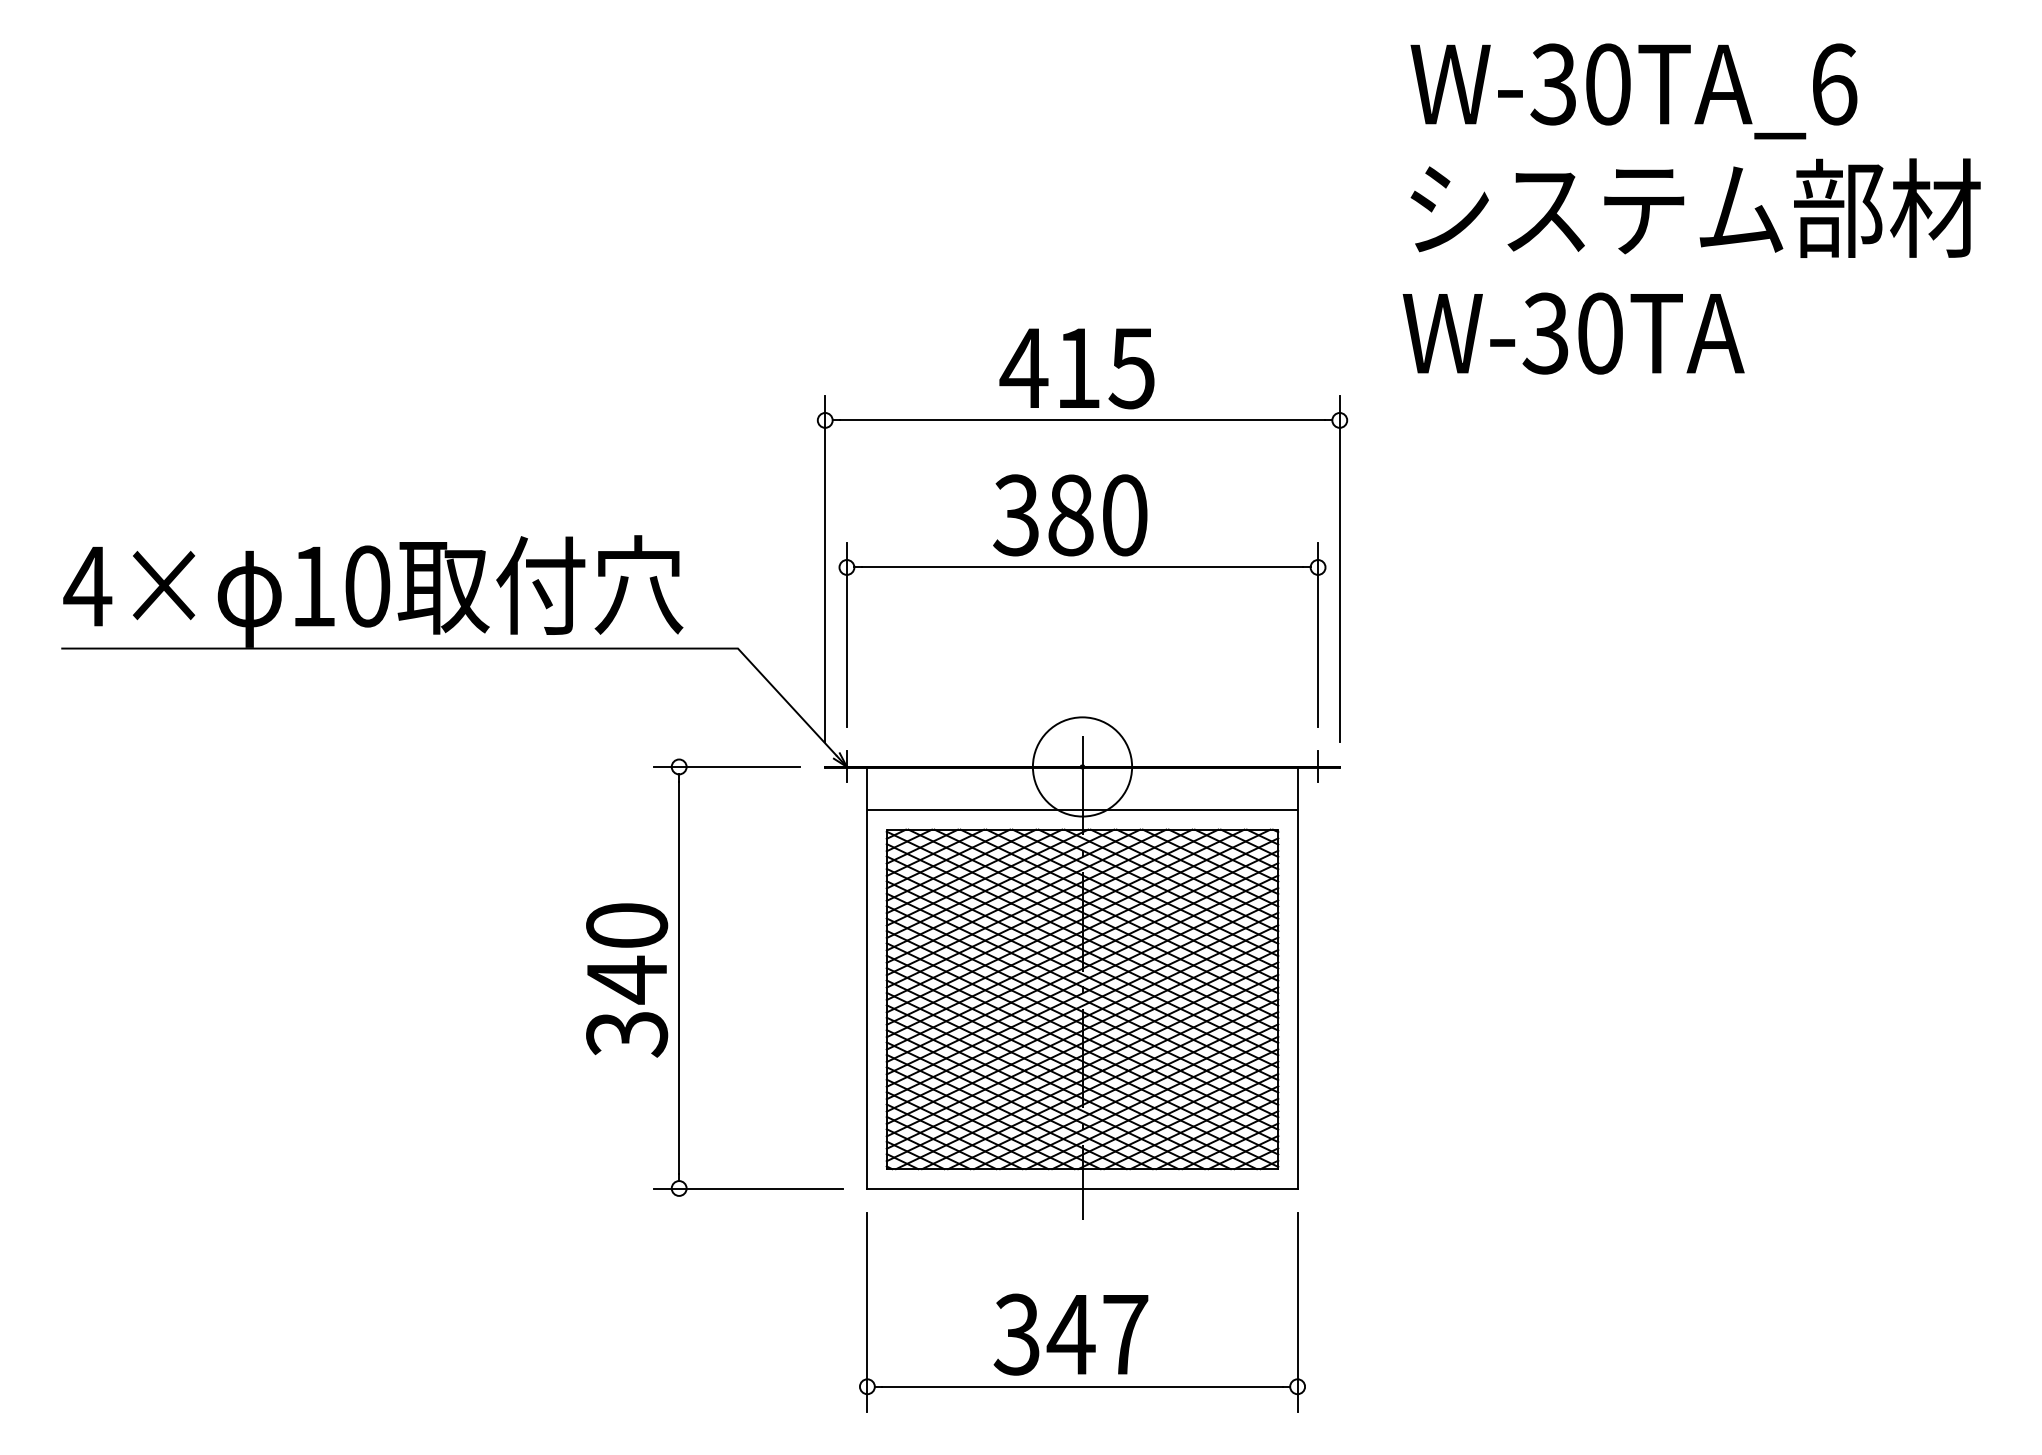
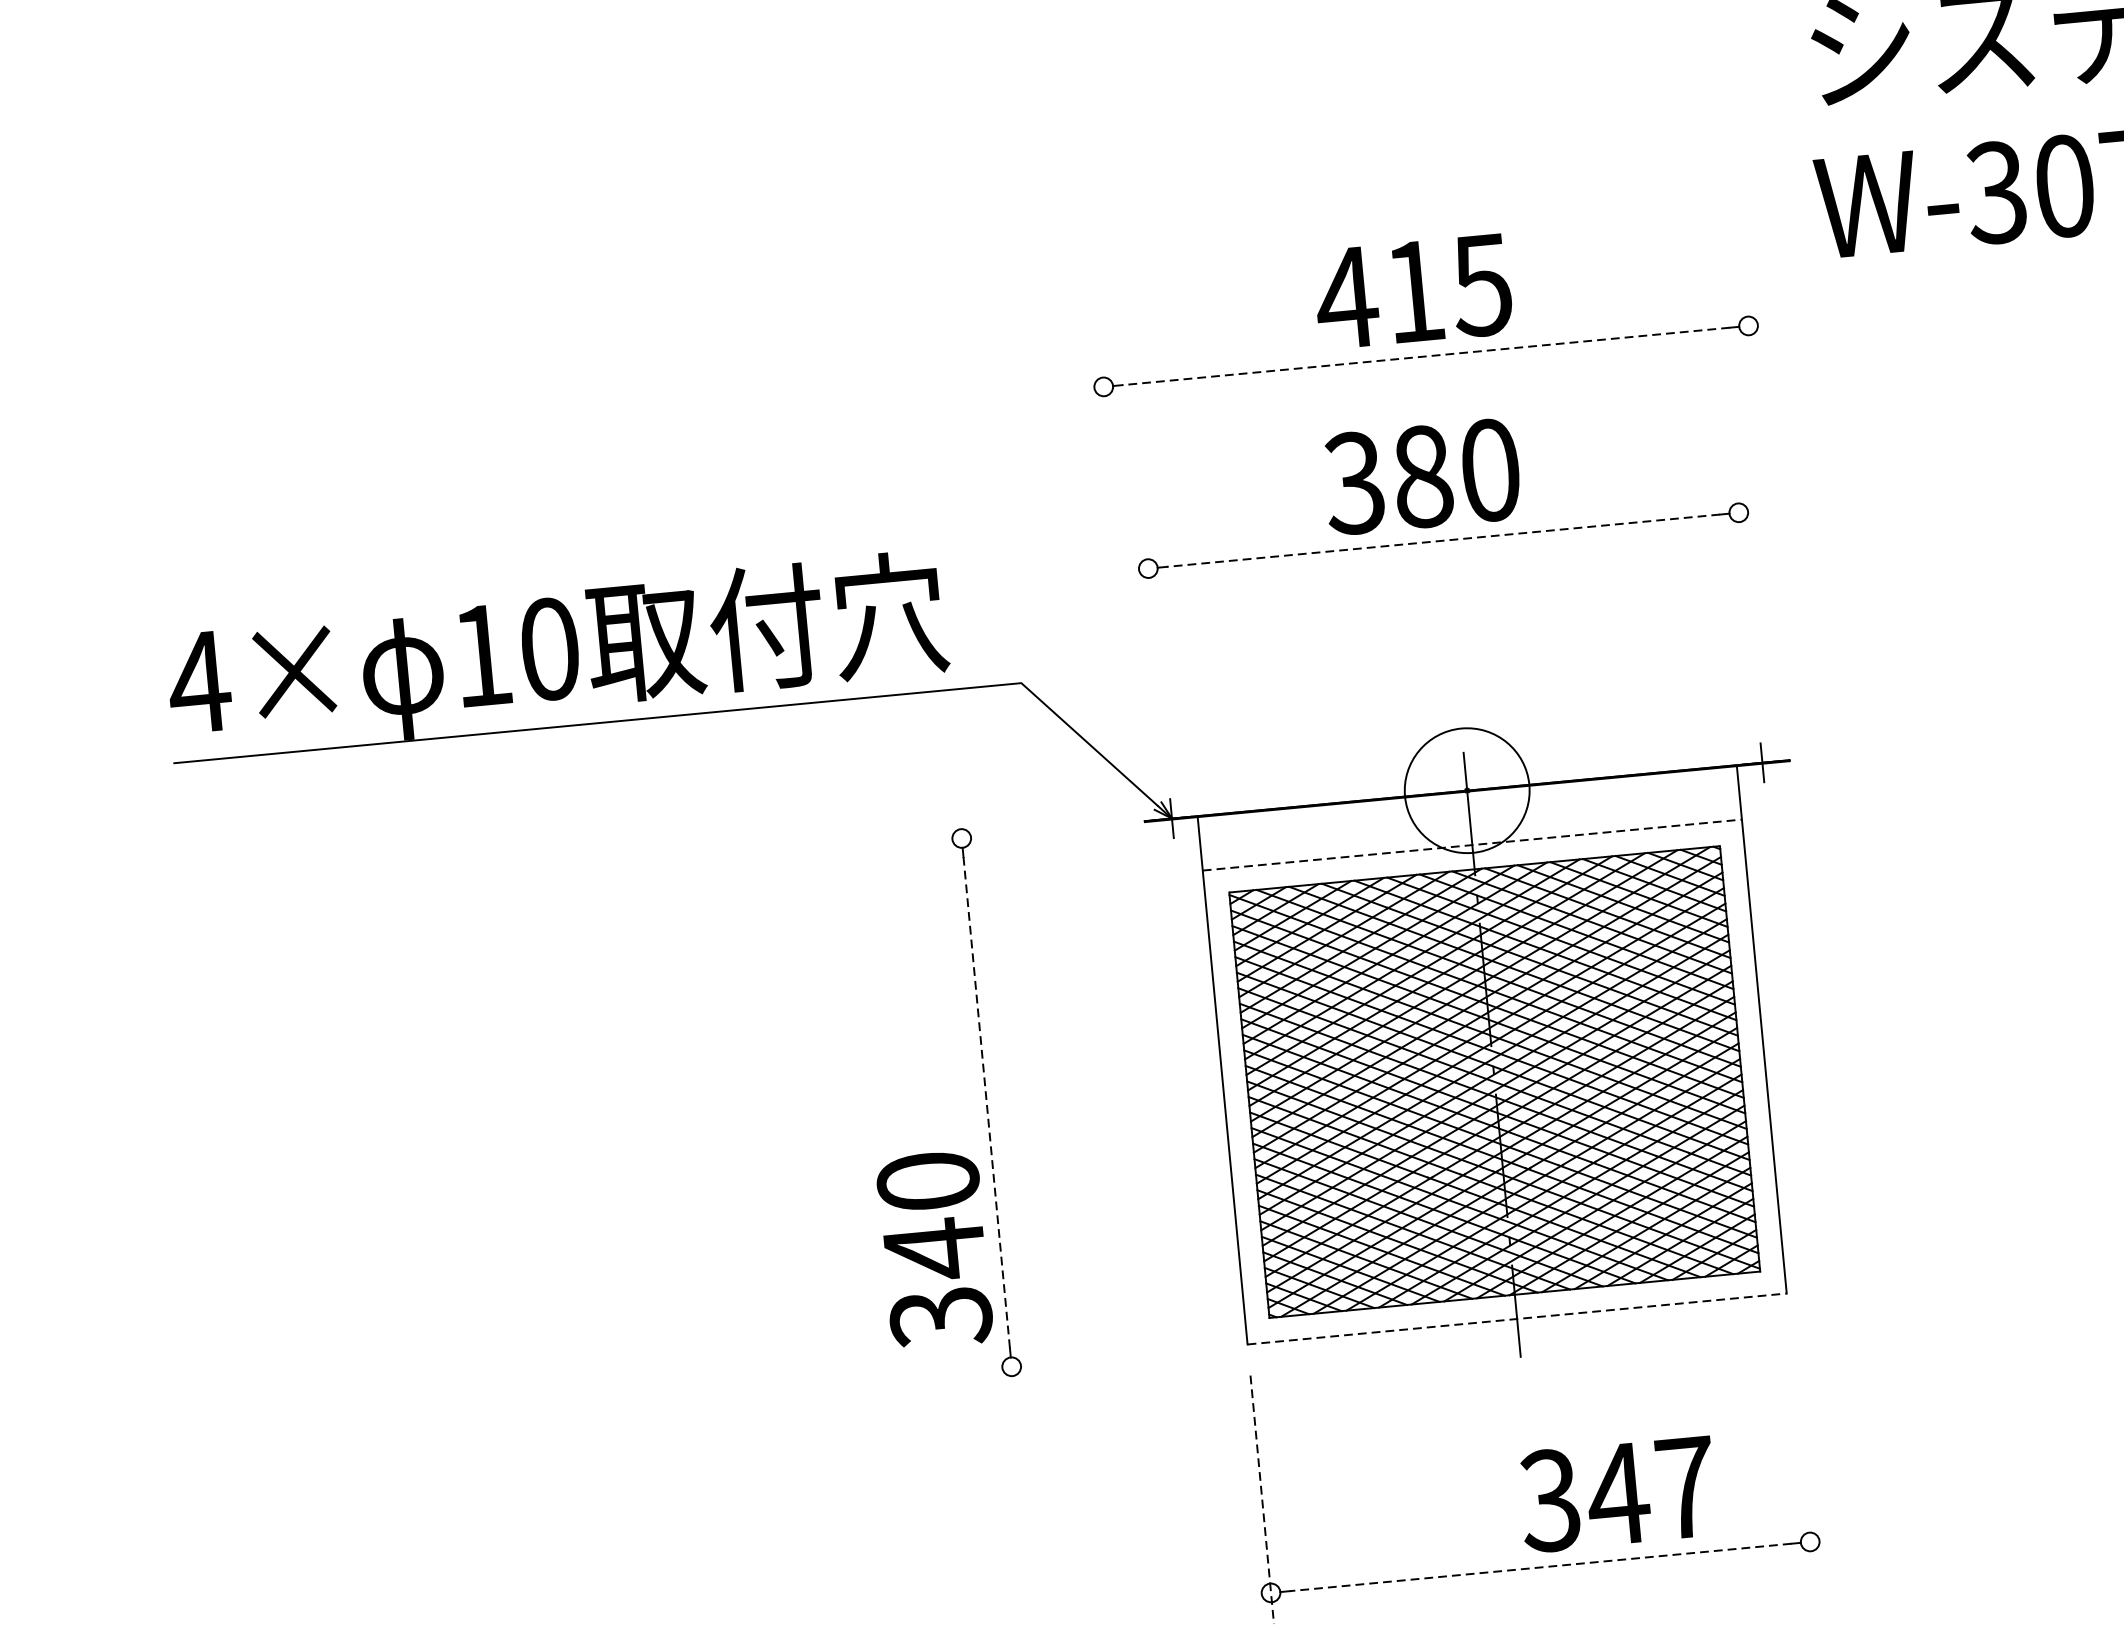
line: (1082, 420) -> (1426, 356), solid -> dashed
line: (1082, 567) -> (1443, 540), solid -> dashed
line: (825, 568) -> (1121, 572), removed
line: (1339, 568) -> (1765, 511), removed
line: (846, 634) -> (1155, 652), removed
line: (1318, 634) -> (1747, 596), removed
line: (727, 766) -> (1022, 832), removed
line: (1083, 810) -> (1473, 845), solid -> dashed
line: (679, 977) -> (987, 1102), solid -> dashed
text: (627, 980) -> (935, 1250), moved
line: (748, 1188) -> (1098, 1358), removed
line: (1083, 1188) -> (1518, 1318), solid -> dashed
line: (867, 1312) -> (1262, 1499), solid -> dashed
line: (1297, 1312) -> (1801, 1448), removed
text: (1070, 1334) -> (1617, 1494), moved
line: (1082, 1386) -> (1540, 1567), solid -> dashed

